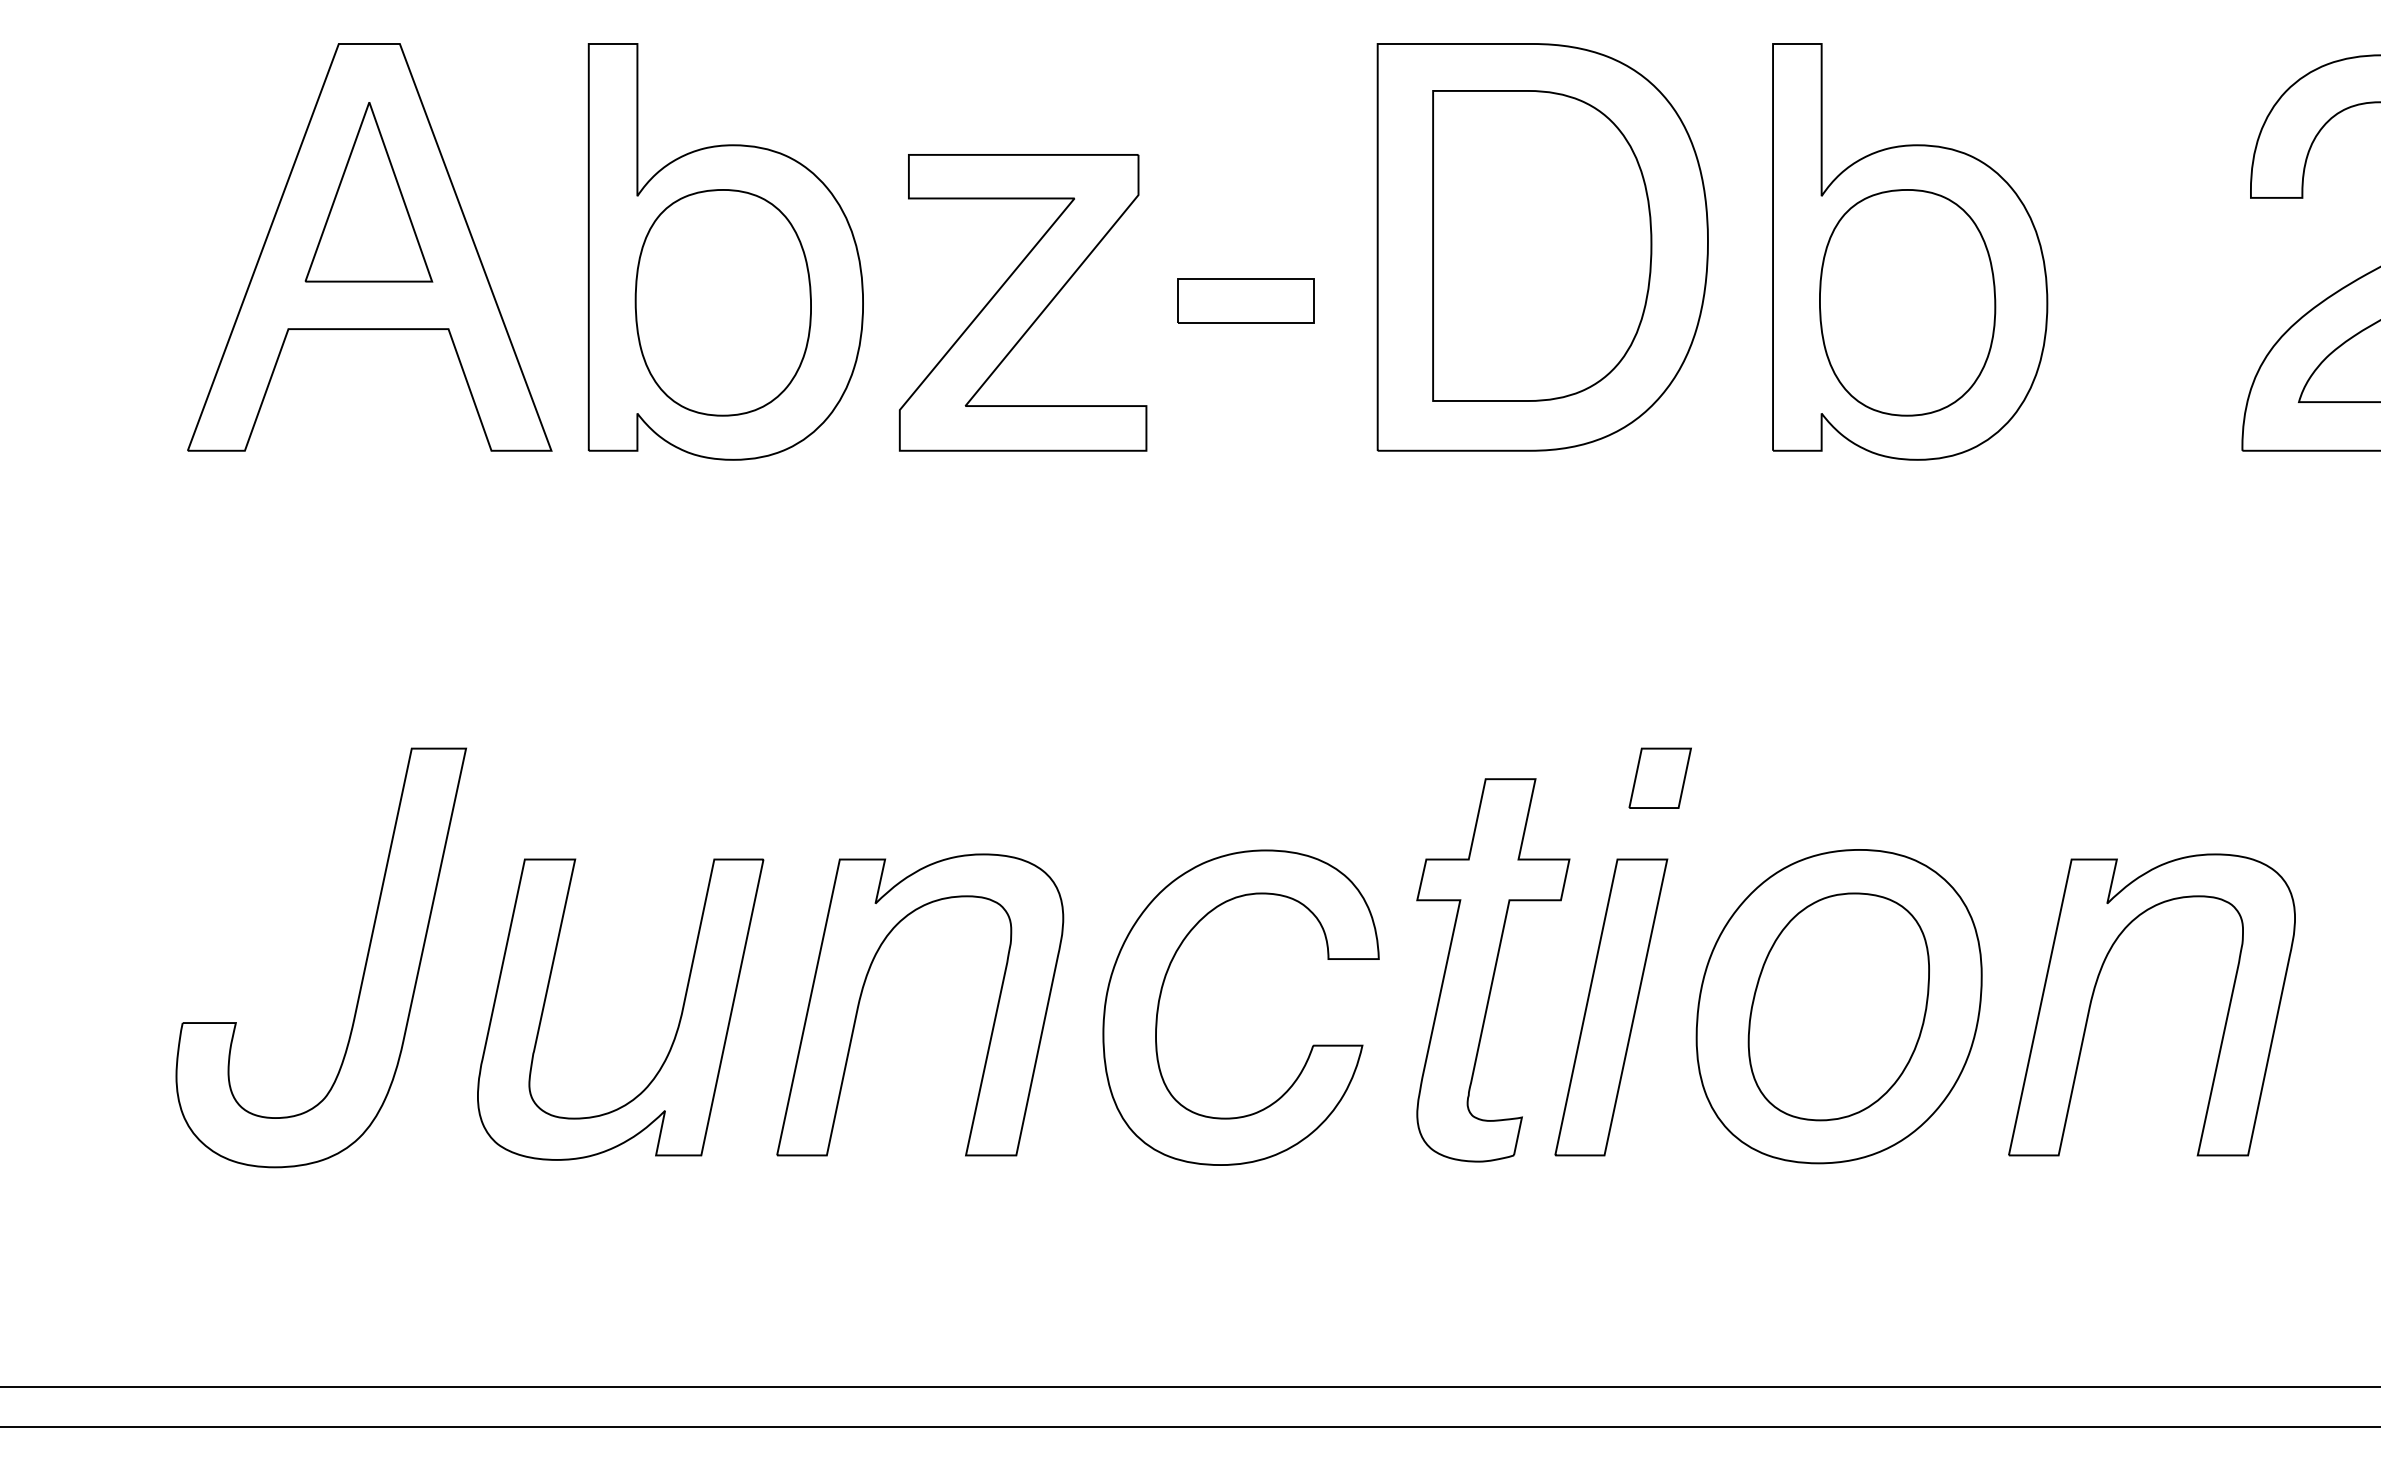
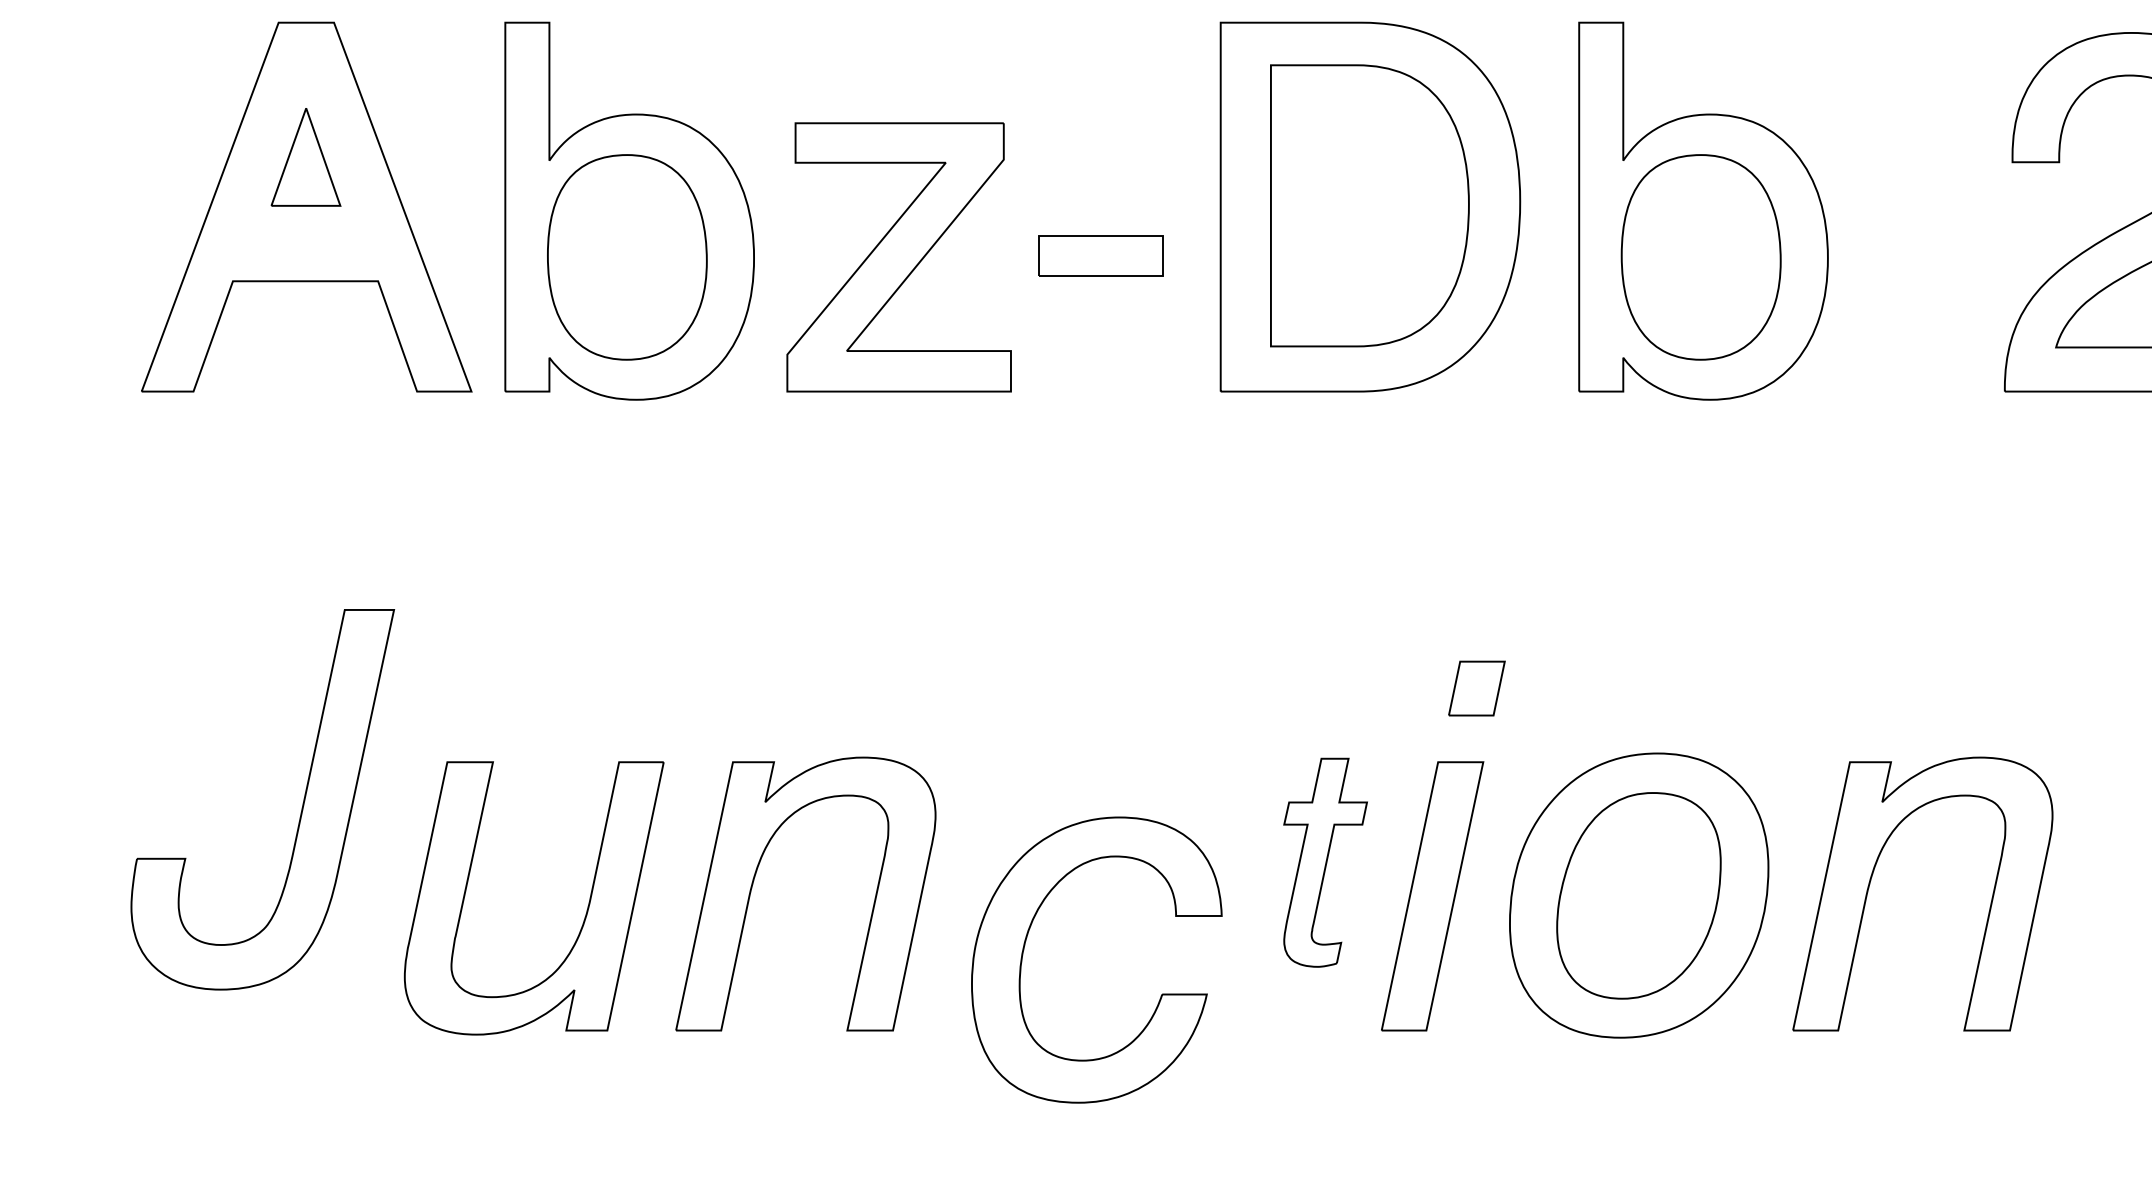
part: (368, 192) -> (305, 157), size x0.6
part: (364, 965) -> (301, 806), moved
part: (1493, 970) -> (1325, 862), size x0.6
part: (1164, 983) -> (1027, 938), moved

